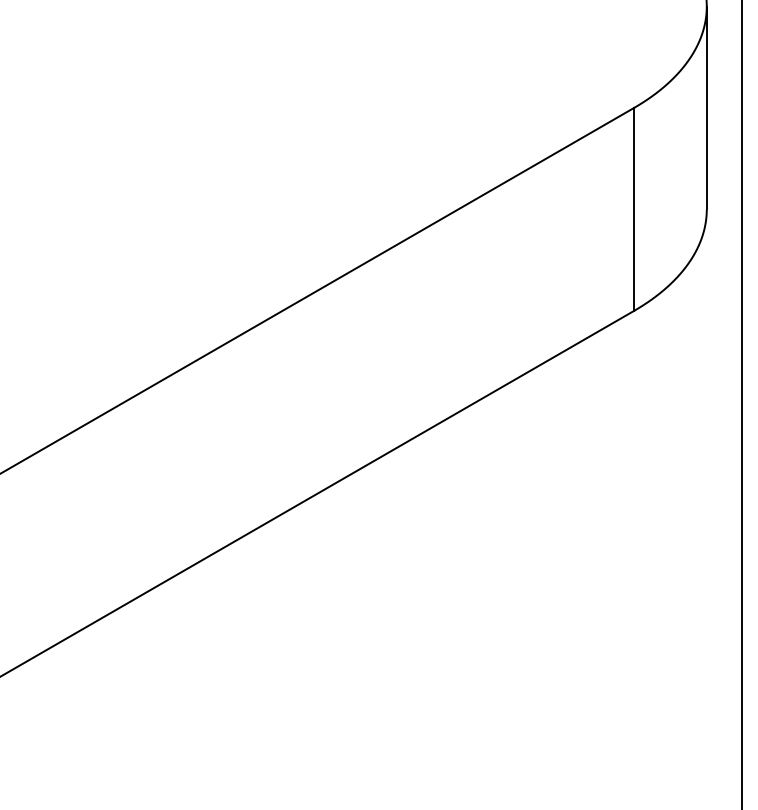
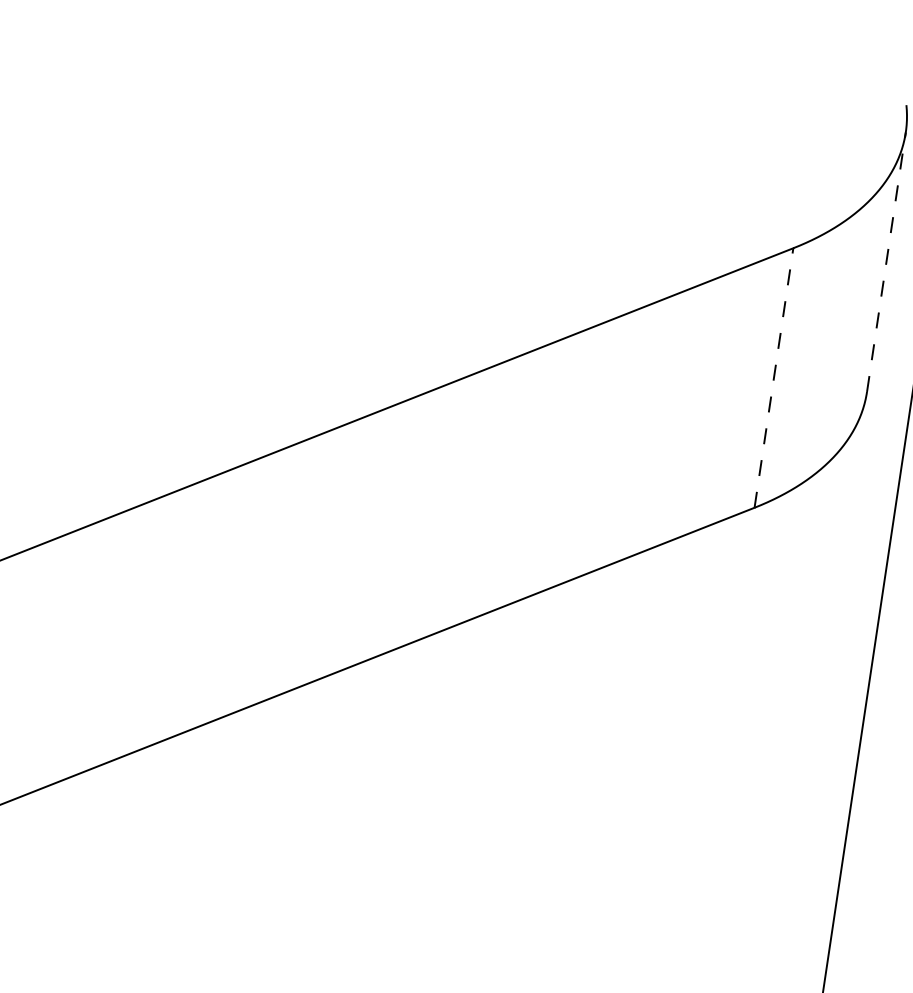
line: (706, 107) -> (886, 261), solid -> dashed
line: (633, 208) -> (773, 376), solid -> dashed

